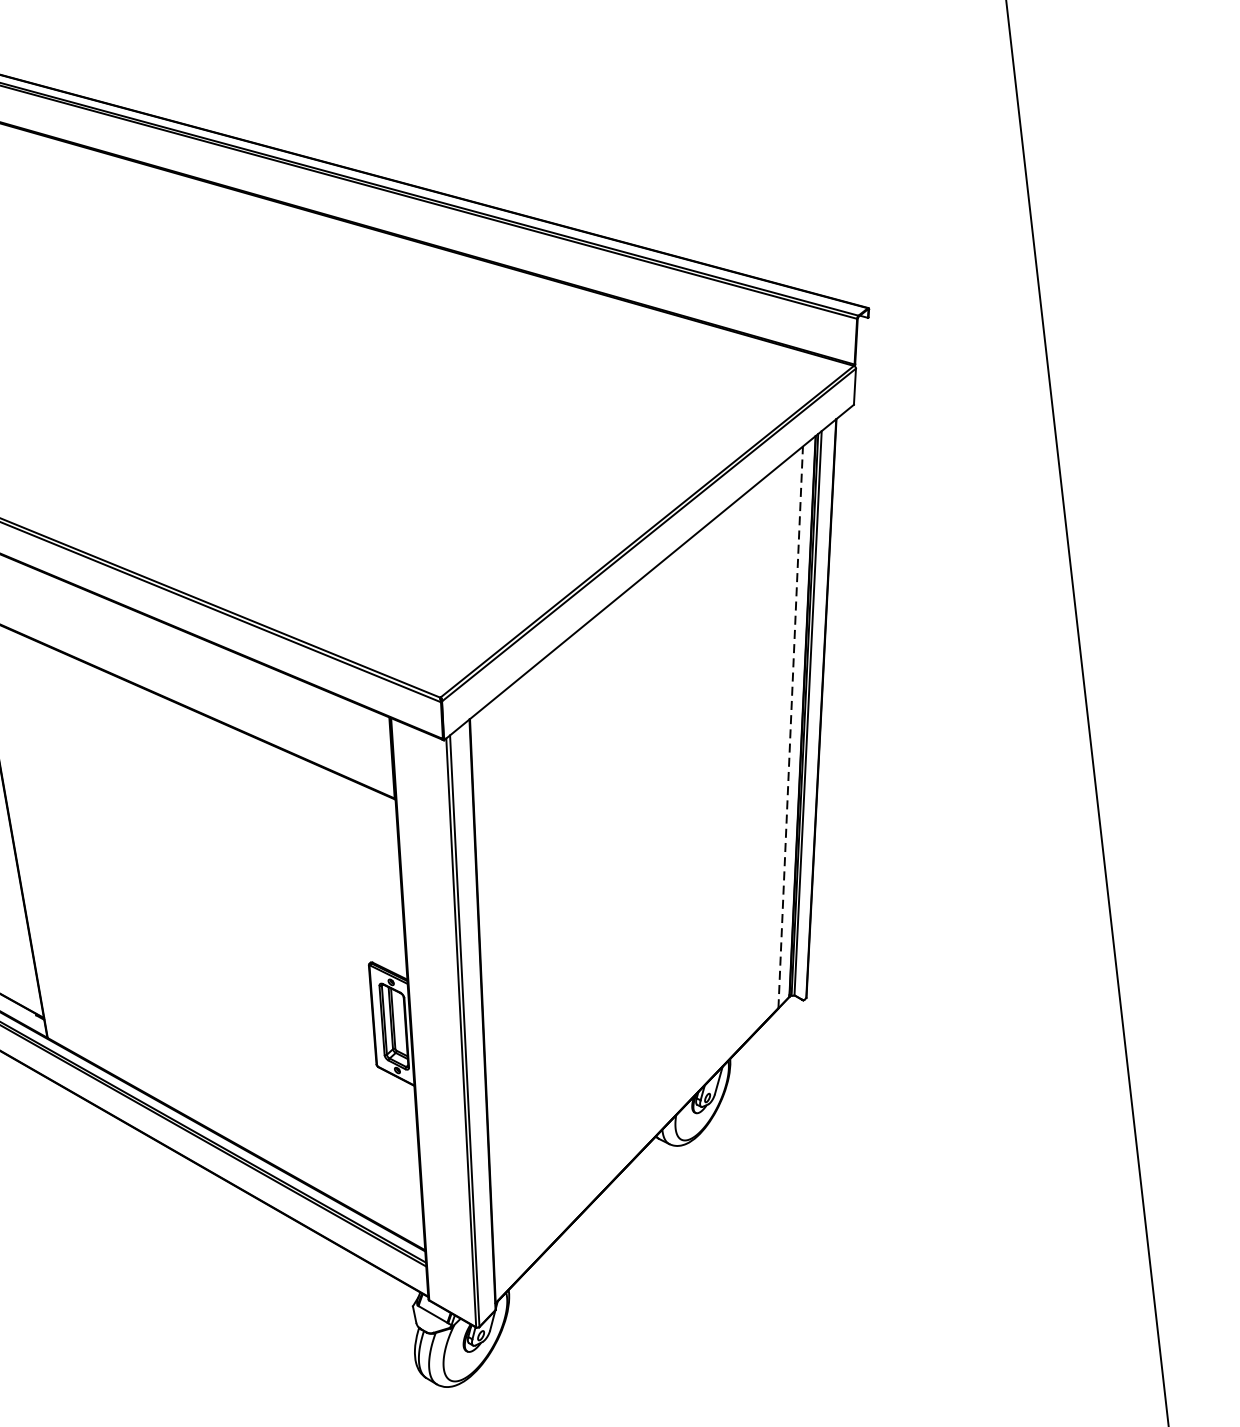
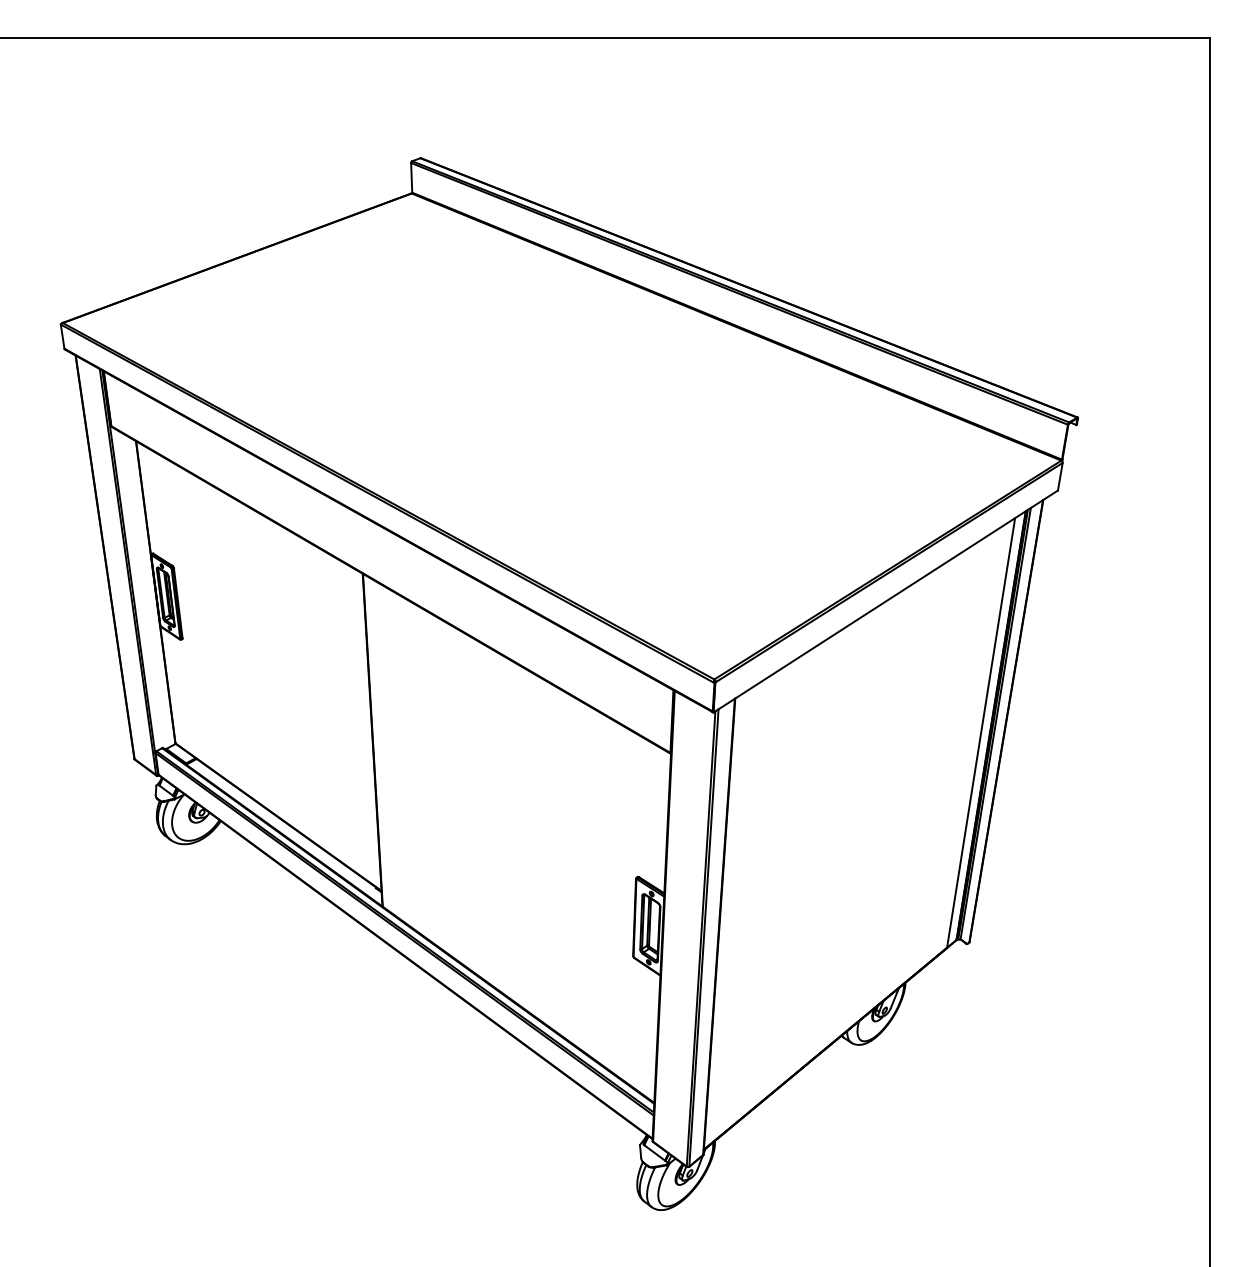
line: (791, 726) -> (981, 732), dashed -> solid

